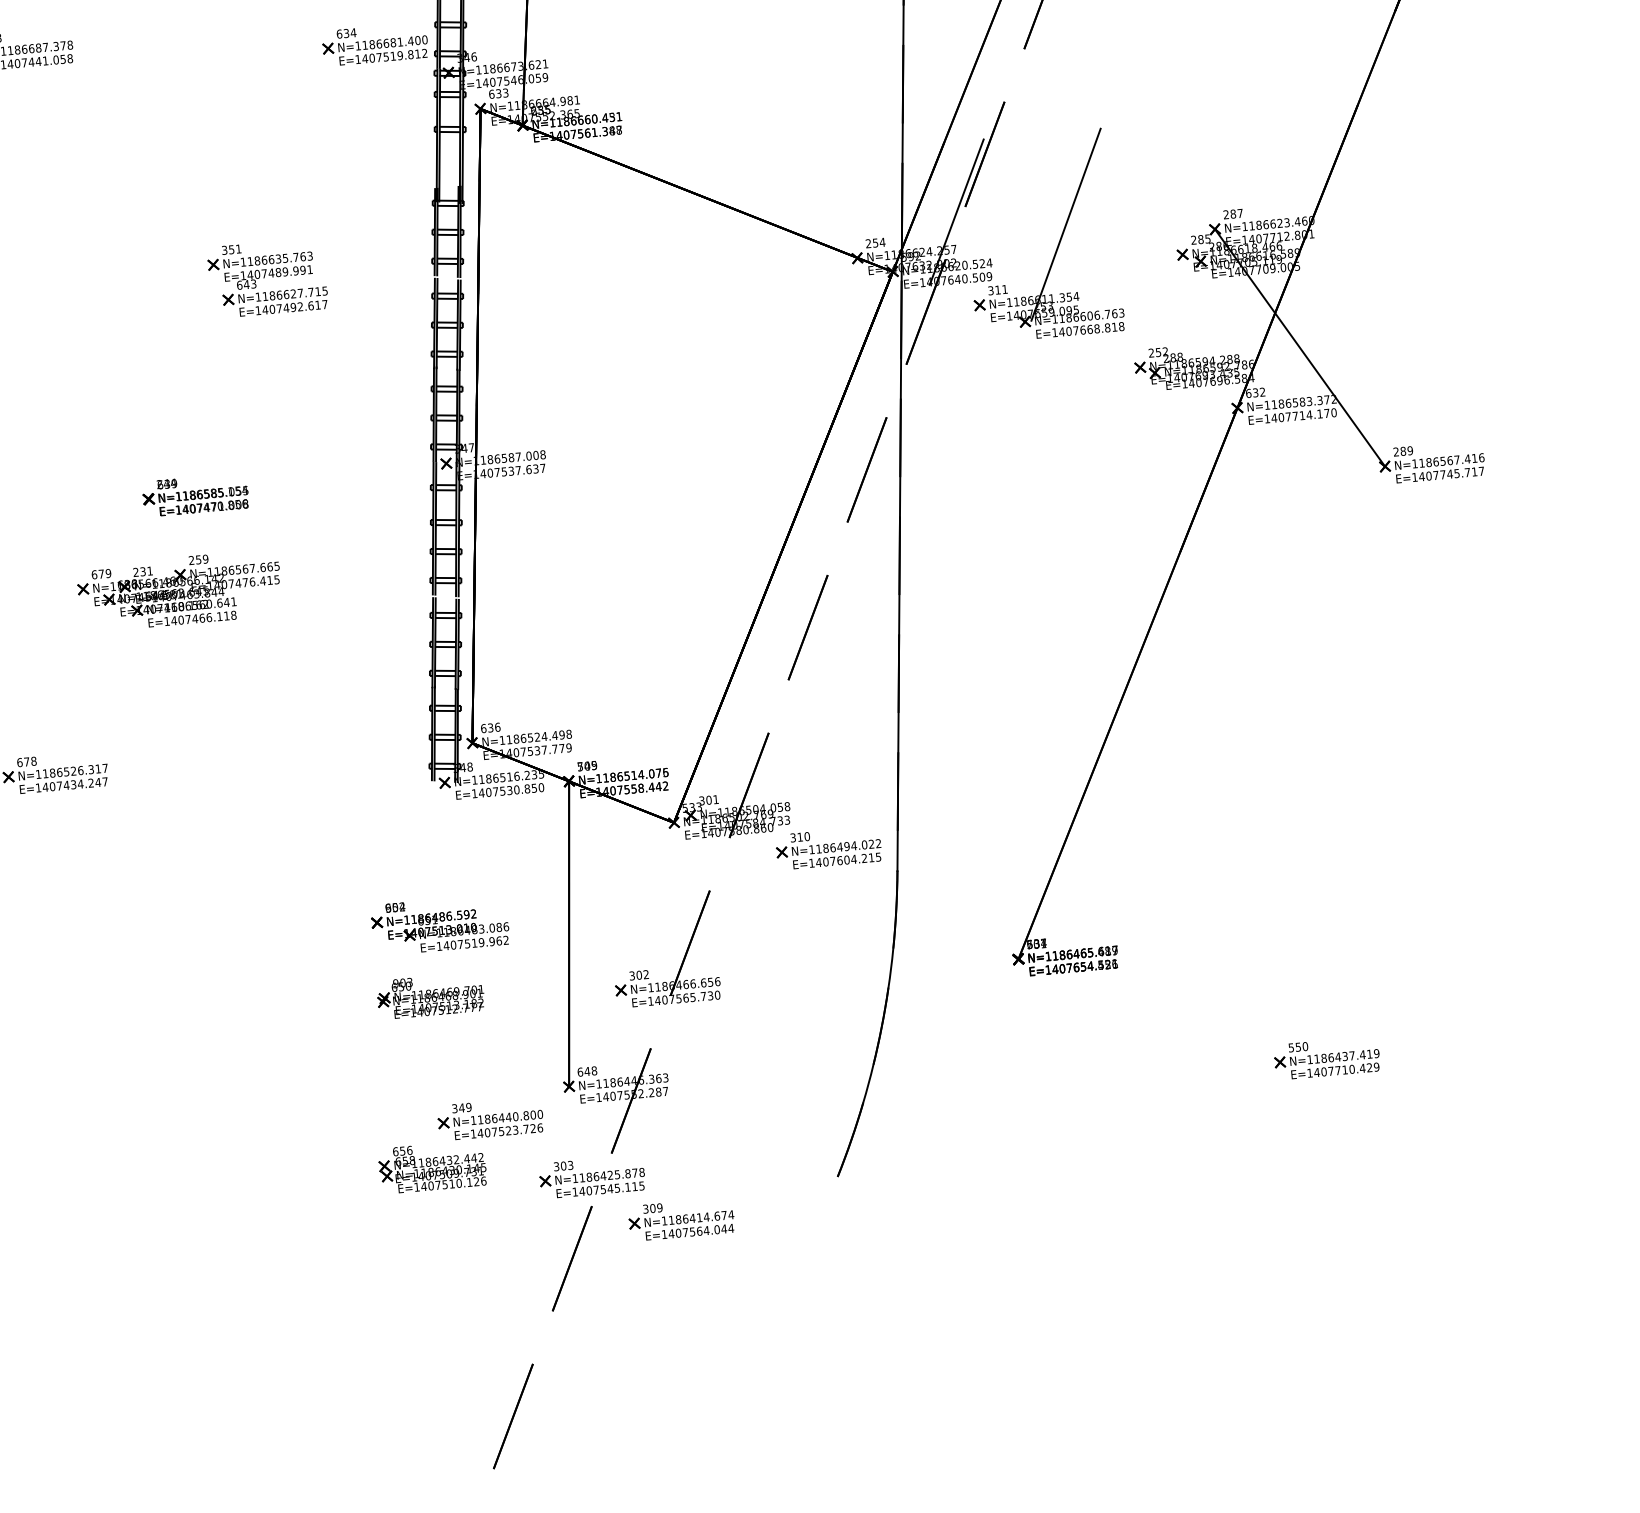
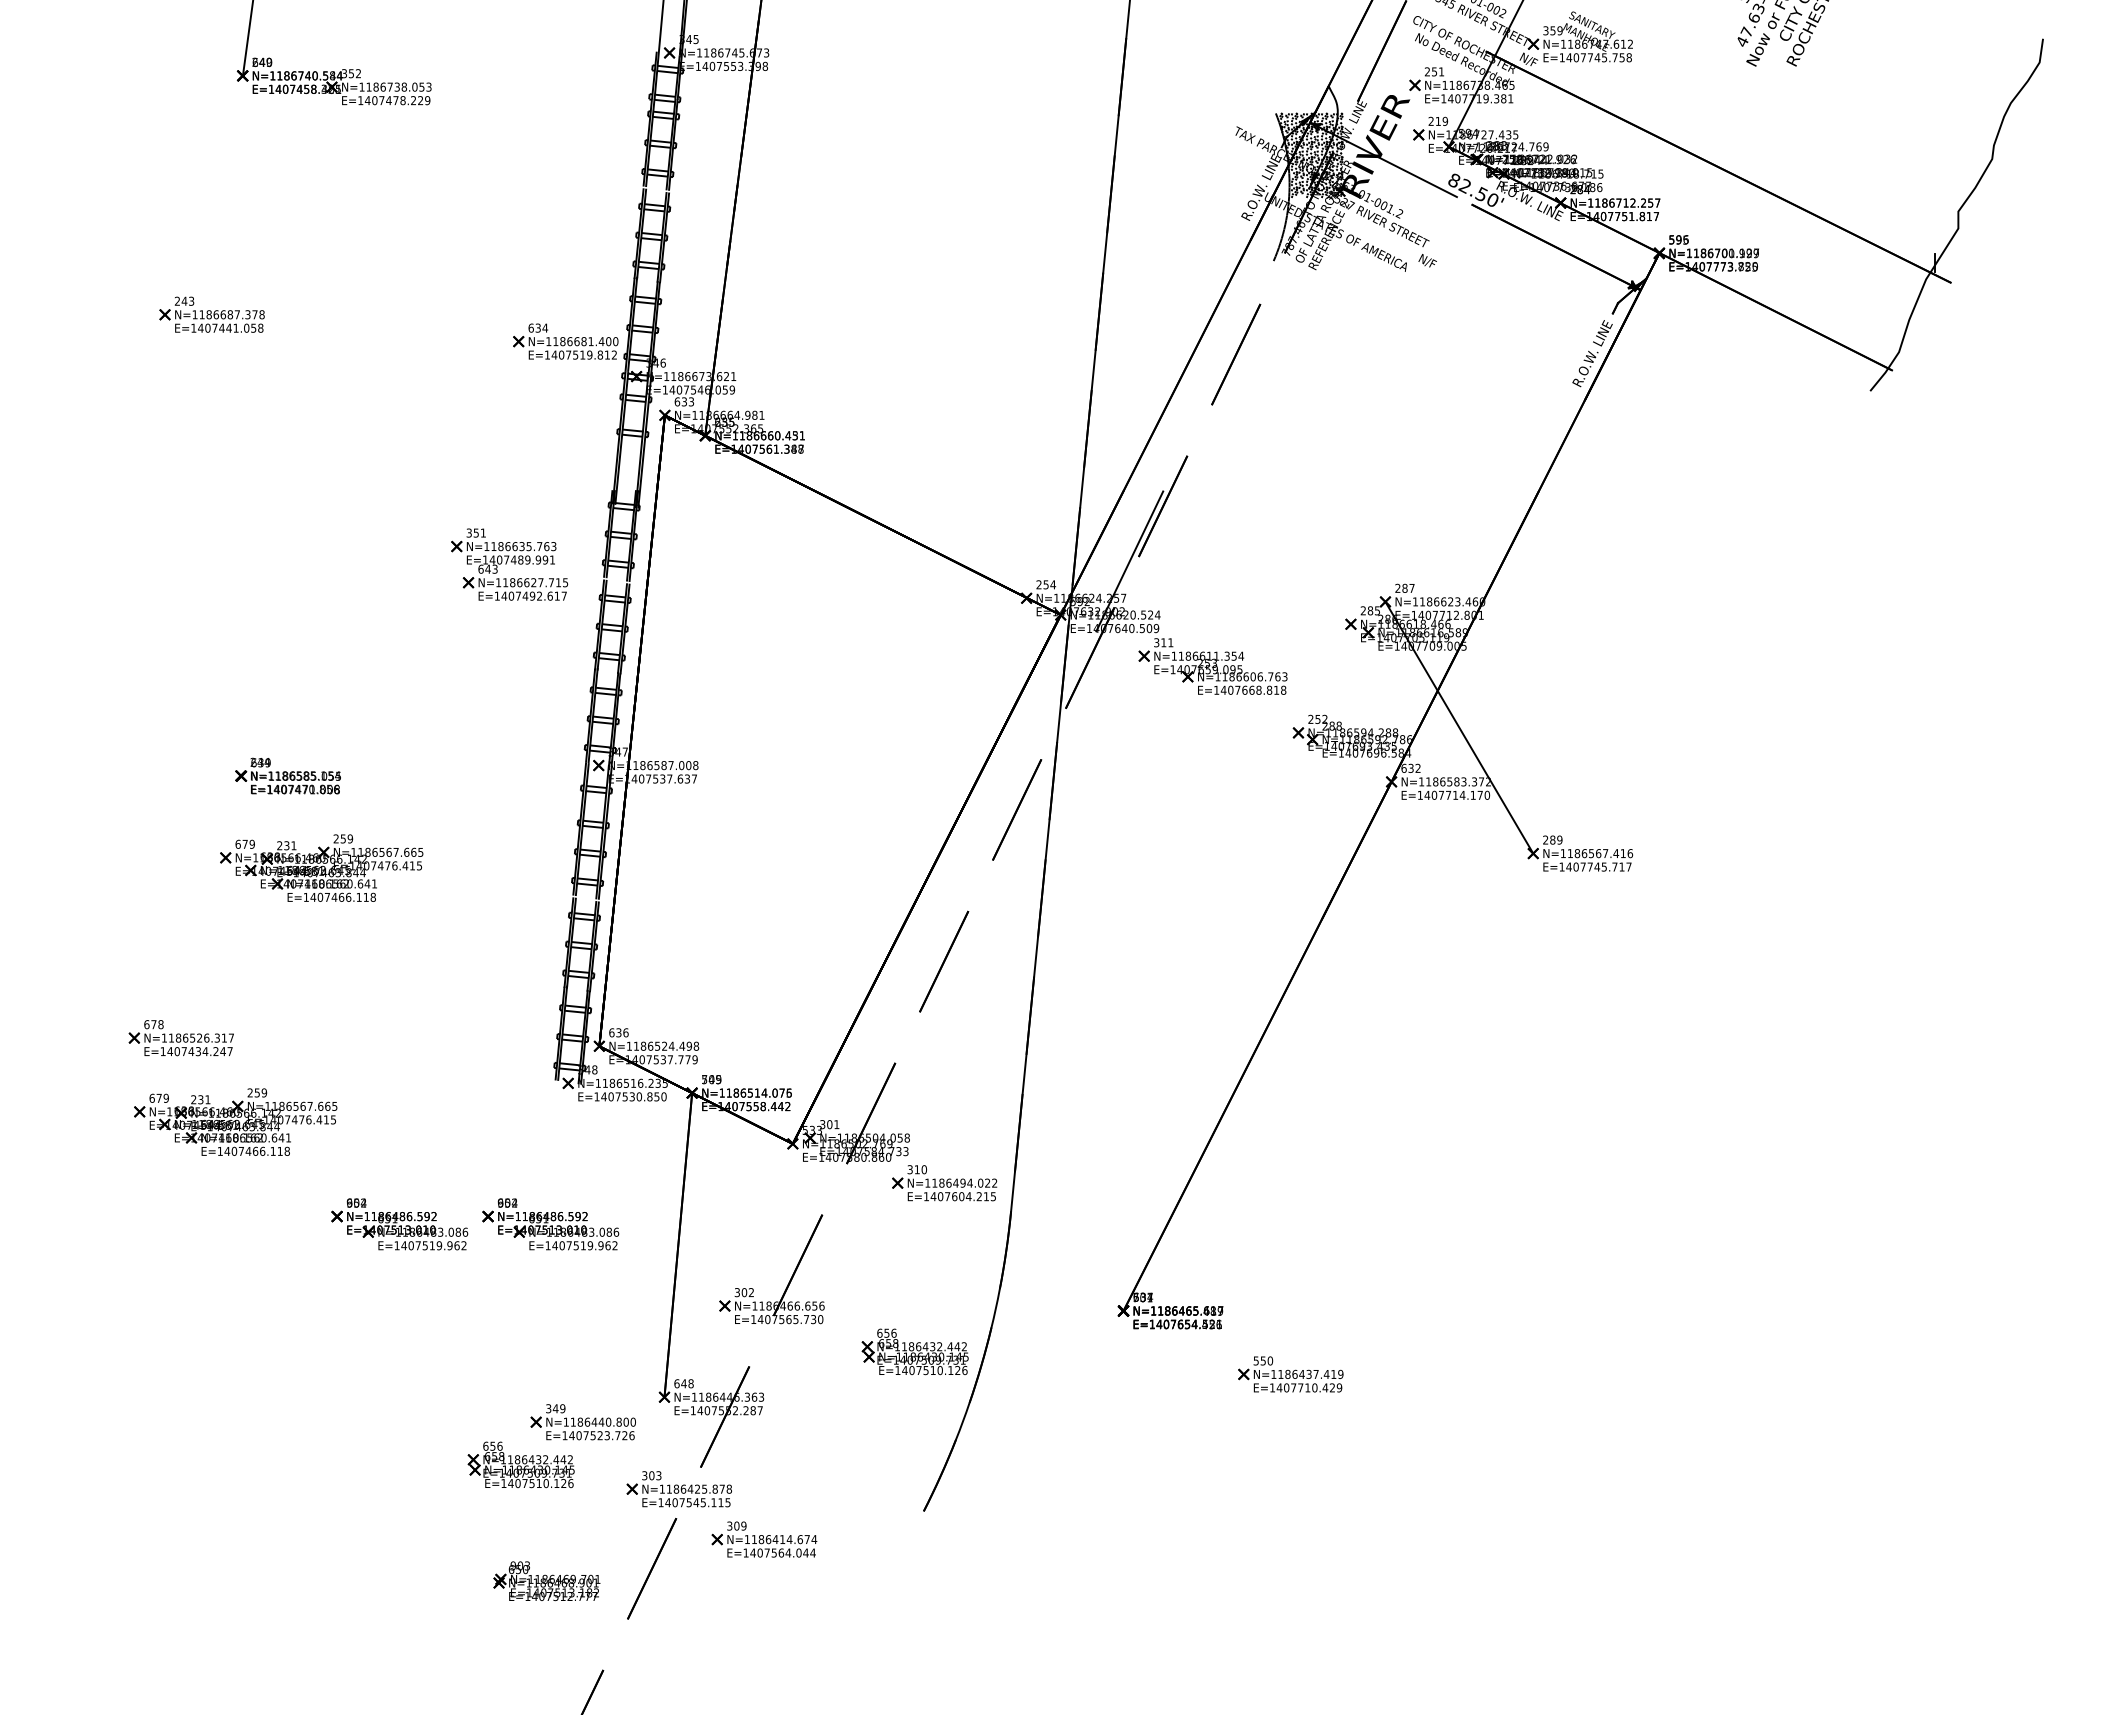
line: (1066, 224) -> (1237, 583), removed
part: (267, 278) -> (509, 564), moved
part: (194, 494) -> (287, 775), moved
part: (116, 851) -> (235, 1121), added
part: (289, 938) -> (399, 1224), added
part: (430, 996) -> (546, 1581), moved
part: (813, 1018) -> (914, 1351), added
part: (1326, 1058) -> (1290, 1374), moved

